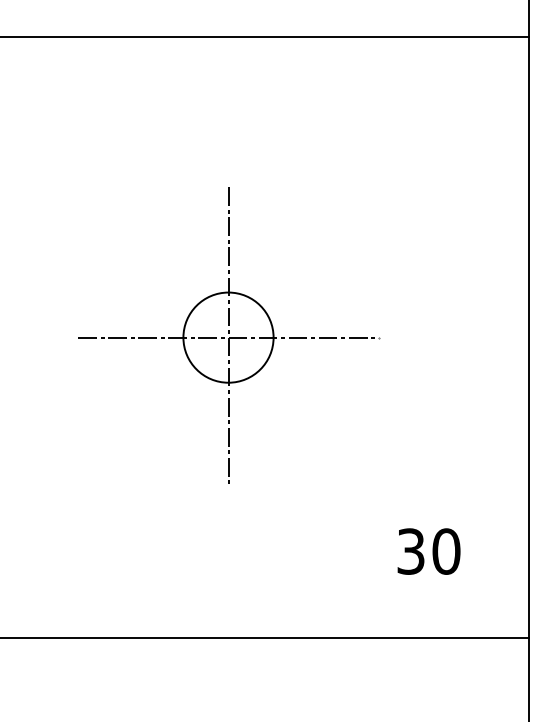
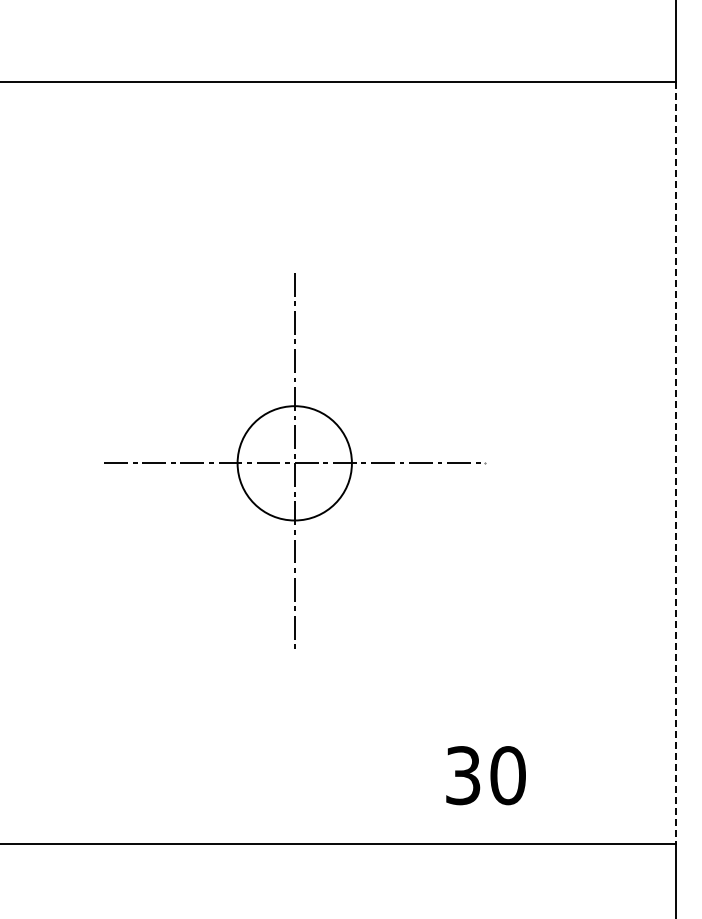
line: (528, 337) -> (675, 463), solid -> dashed
text: (428, 551) -> (485, 775), moved

